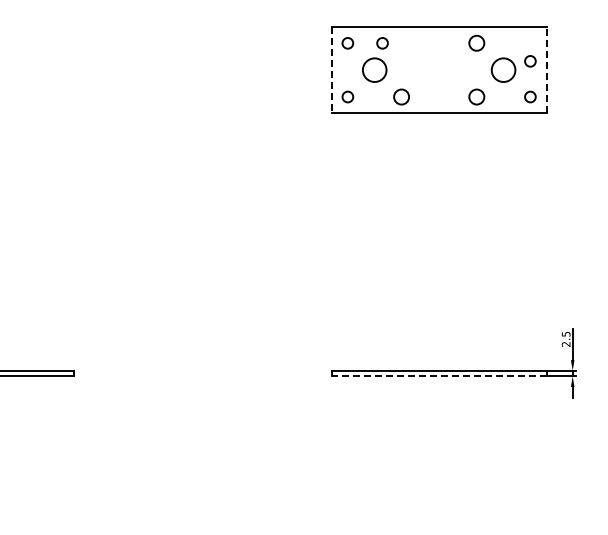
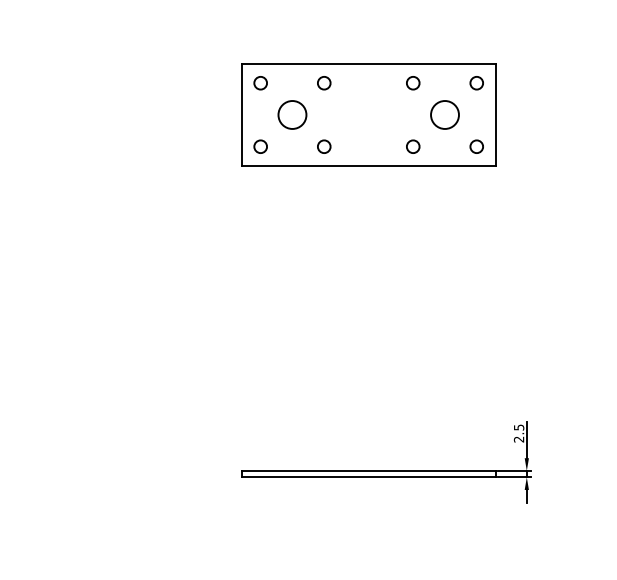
circle: (382, 43) -> (324, 83), moved
circle: (476, 43) -> (412, 83), size x0.71
circle: (530, 61) -> (476, 83), moved
line: (331, 70) -> (241, 115), dashed -> solid
line: (546, 70) -> (495, 115), dashed -> solid
circle: (401, 96) -> (324, 146), size x0.71
circle: (476, 96) -> (412, 146), size x0.71
line: (438, 376) -> (367, 477), dashed -> solid

